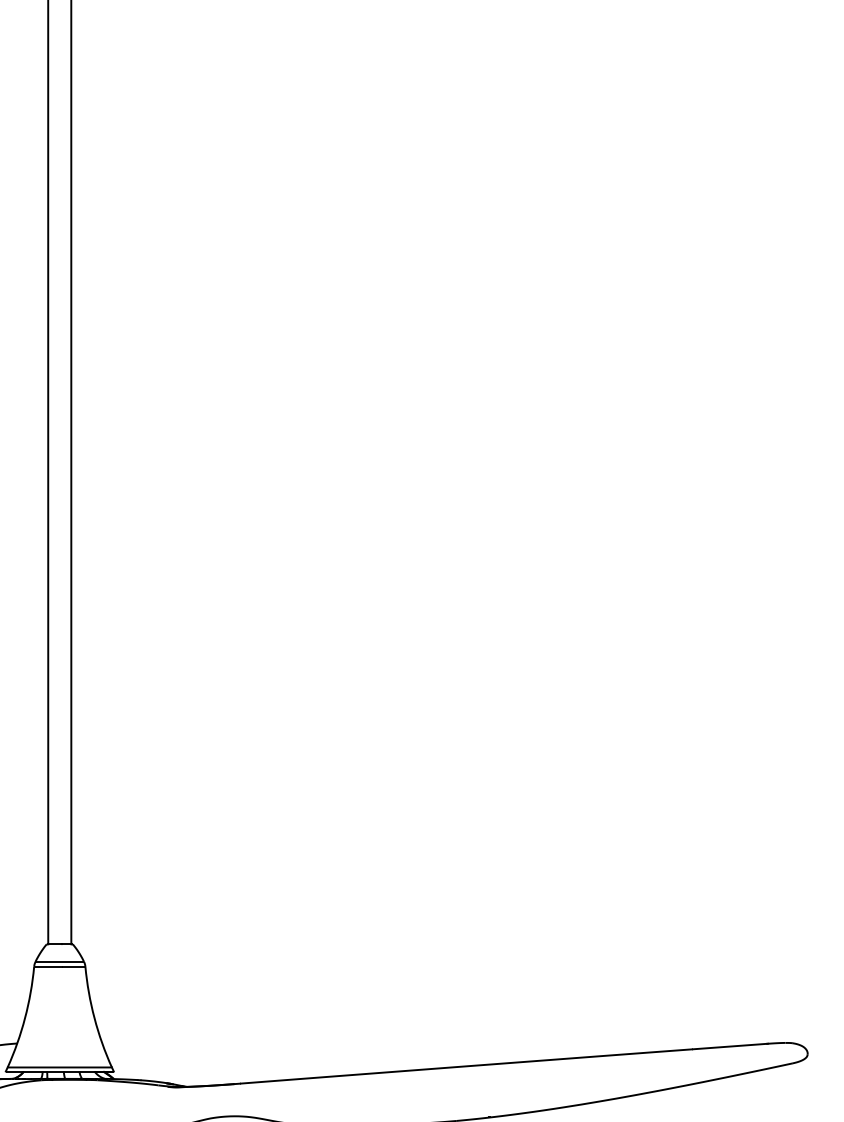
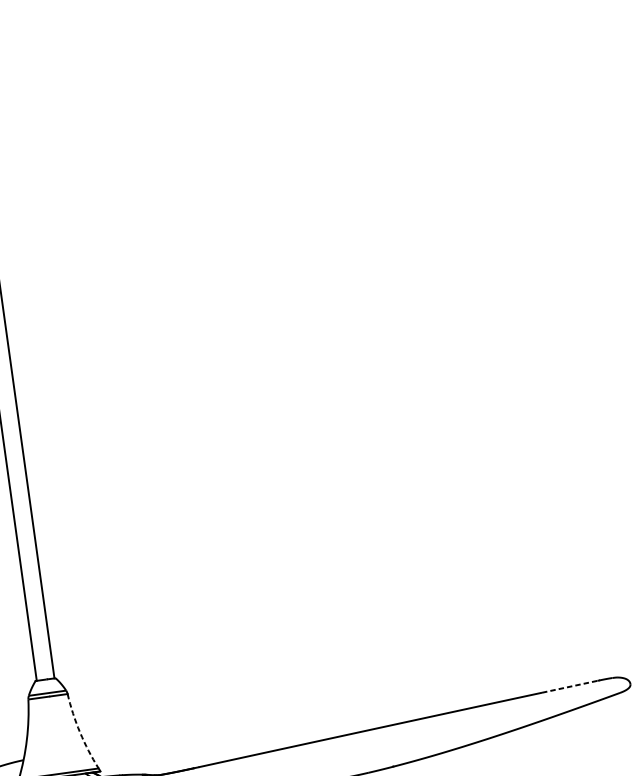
arc: (94, 1018) -> (80, 732), solid -> dashed
line: (730, 1046) -> (570, 686), solid -> dashed

